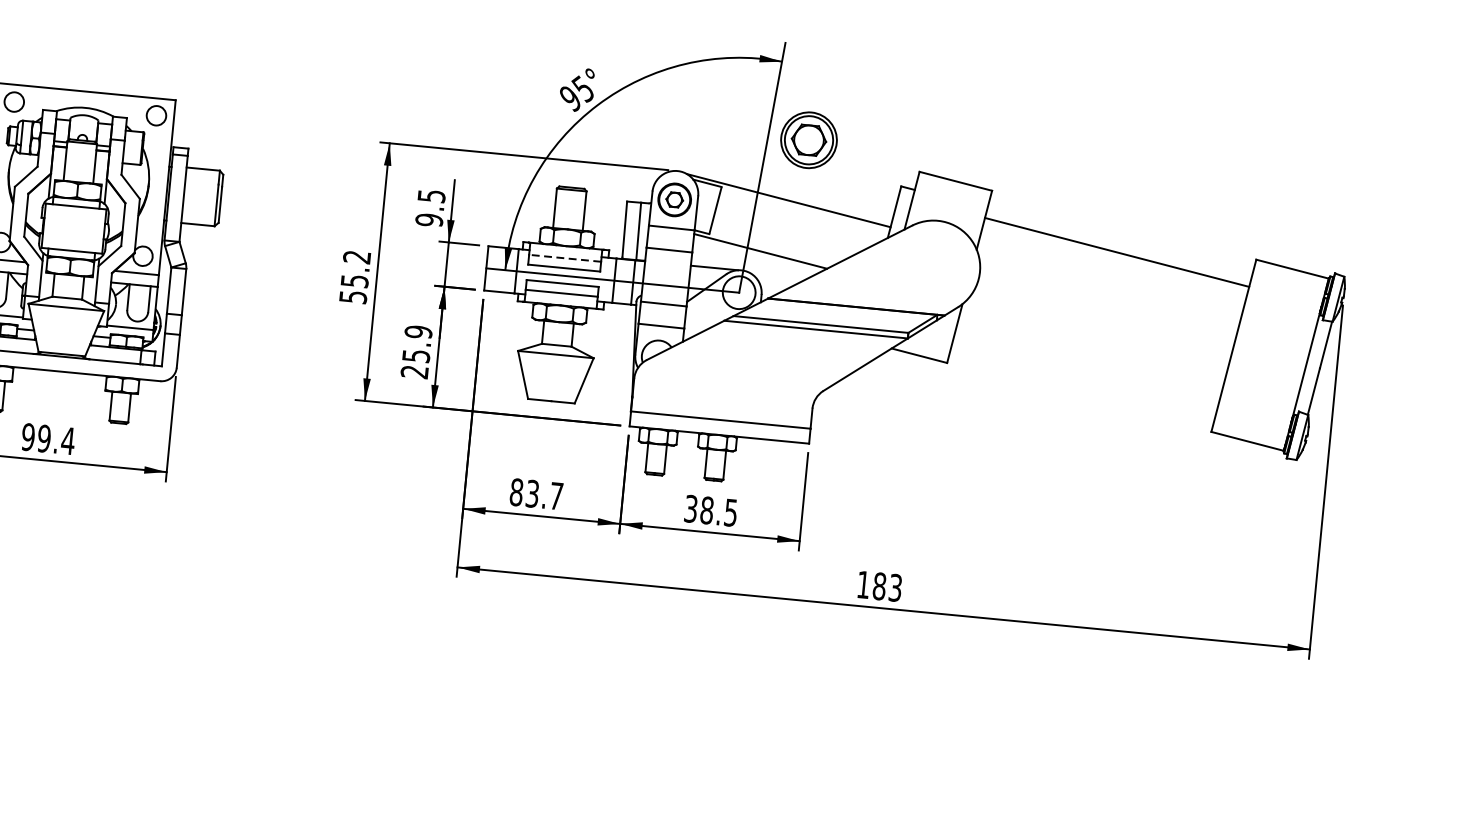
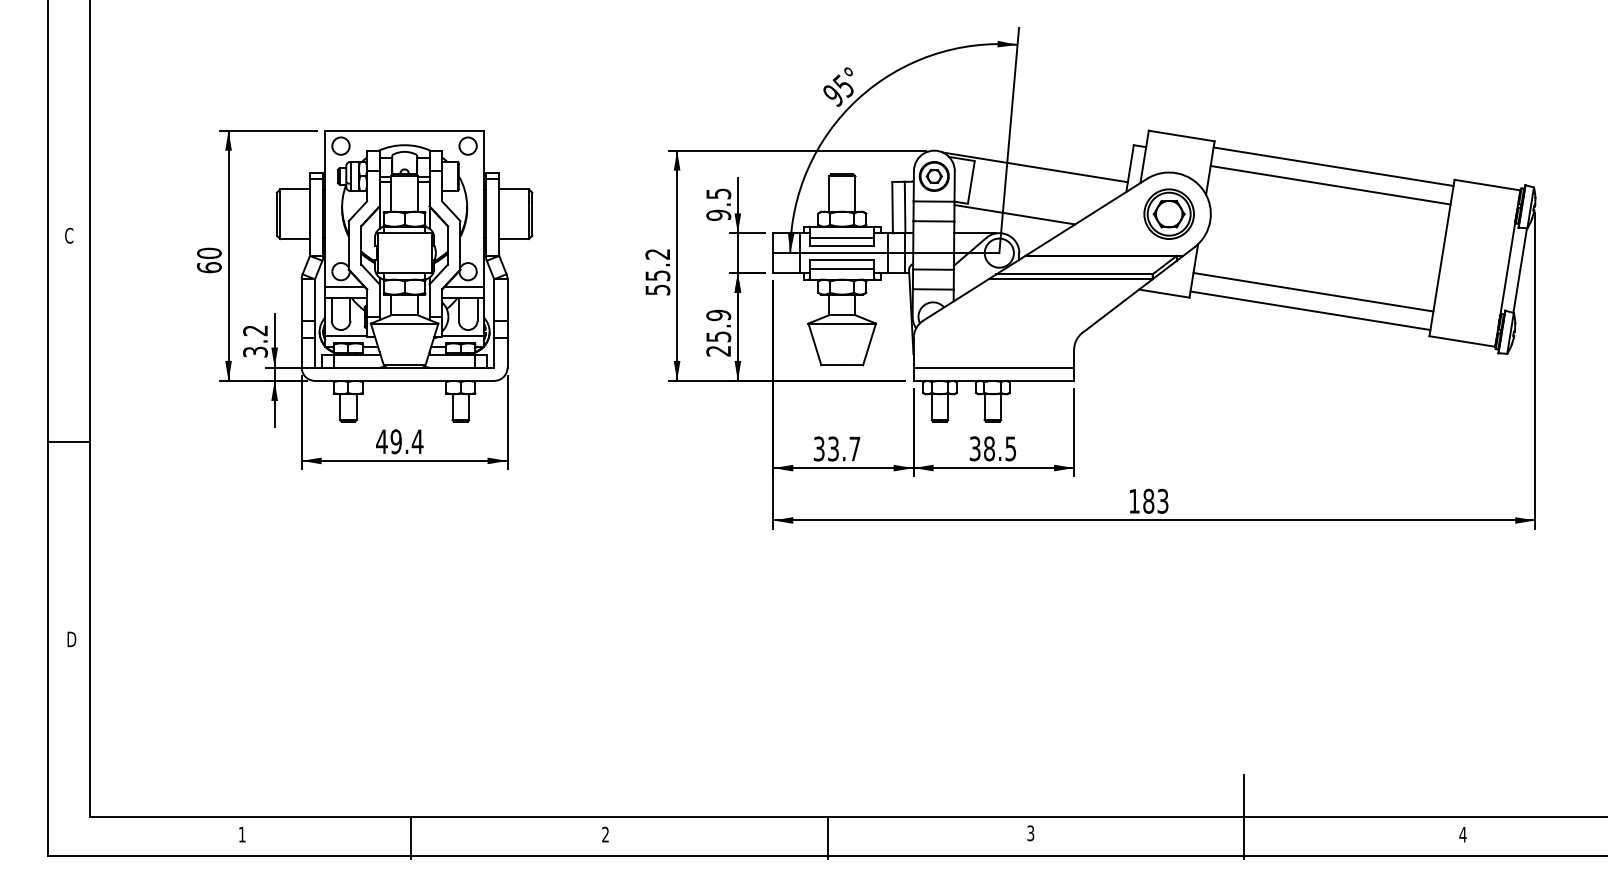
part: (808, 139) -> (1168, 213), moved
line: (1122, 231) -> (1333, 166), added
line: (564, 258) -> (841, 237), dashed -> solid
line: (1086, 369) -> (1313, 291), added
line: (1081, 390) -> (1310, 310), added
text: (27, 436) -> (381, 441), 99.4 -> 49.4
text: (515, 491) -> (818, 448), 83.7 -> 33.7

